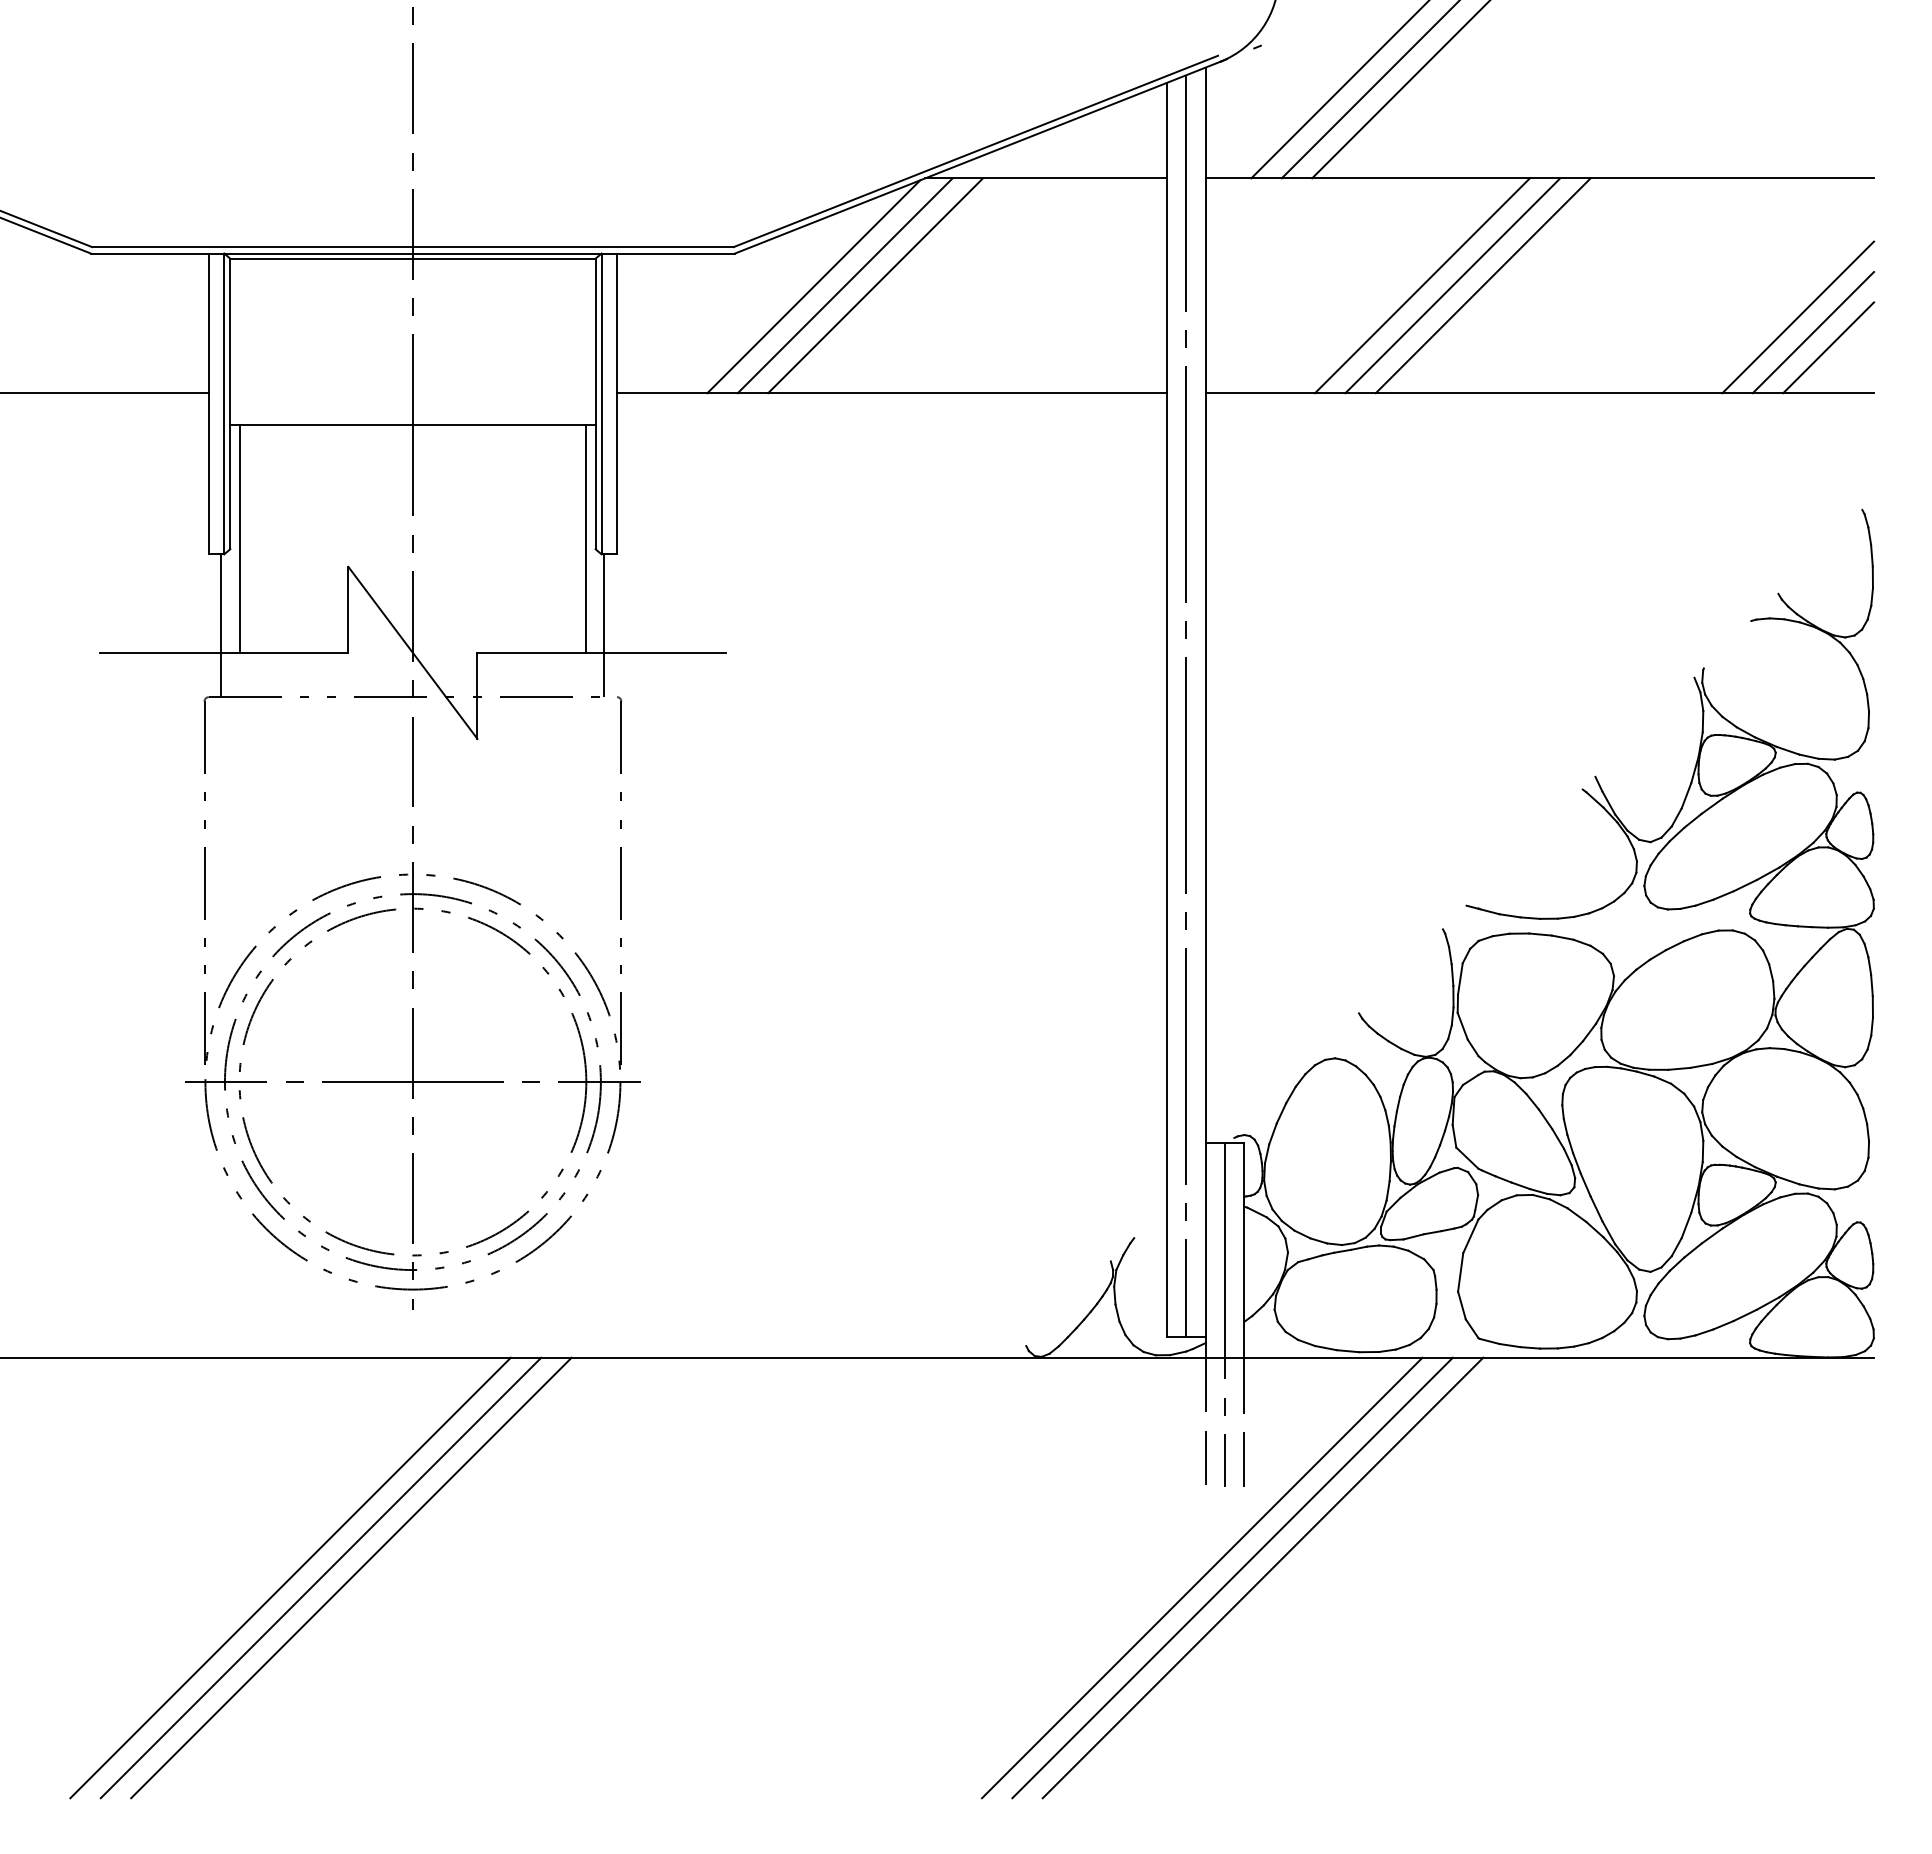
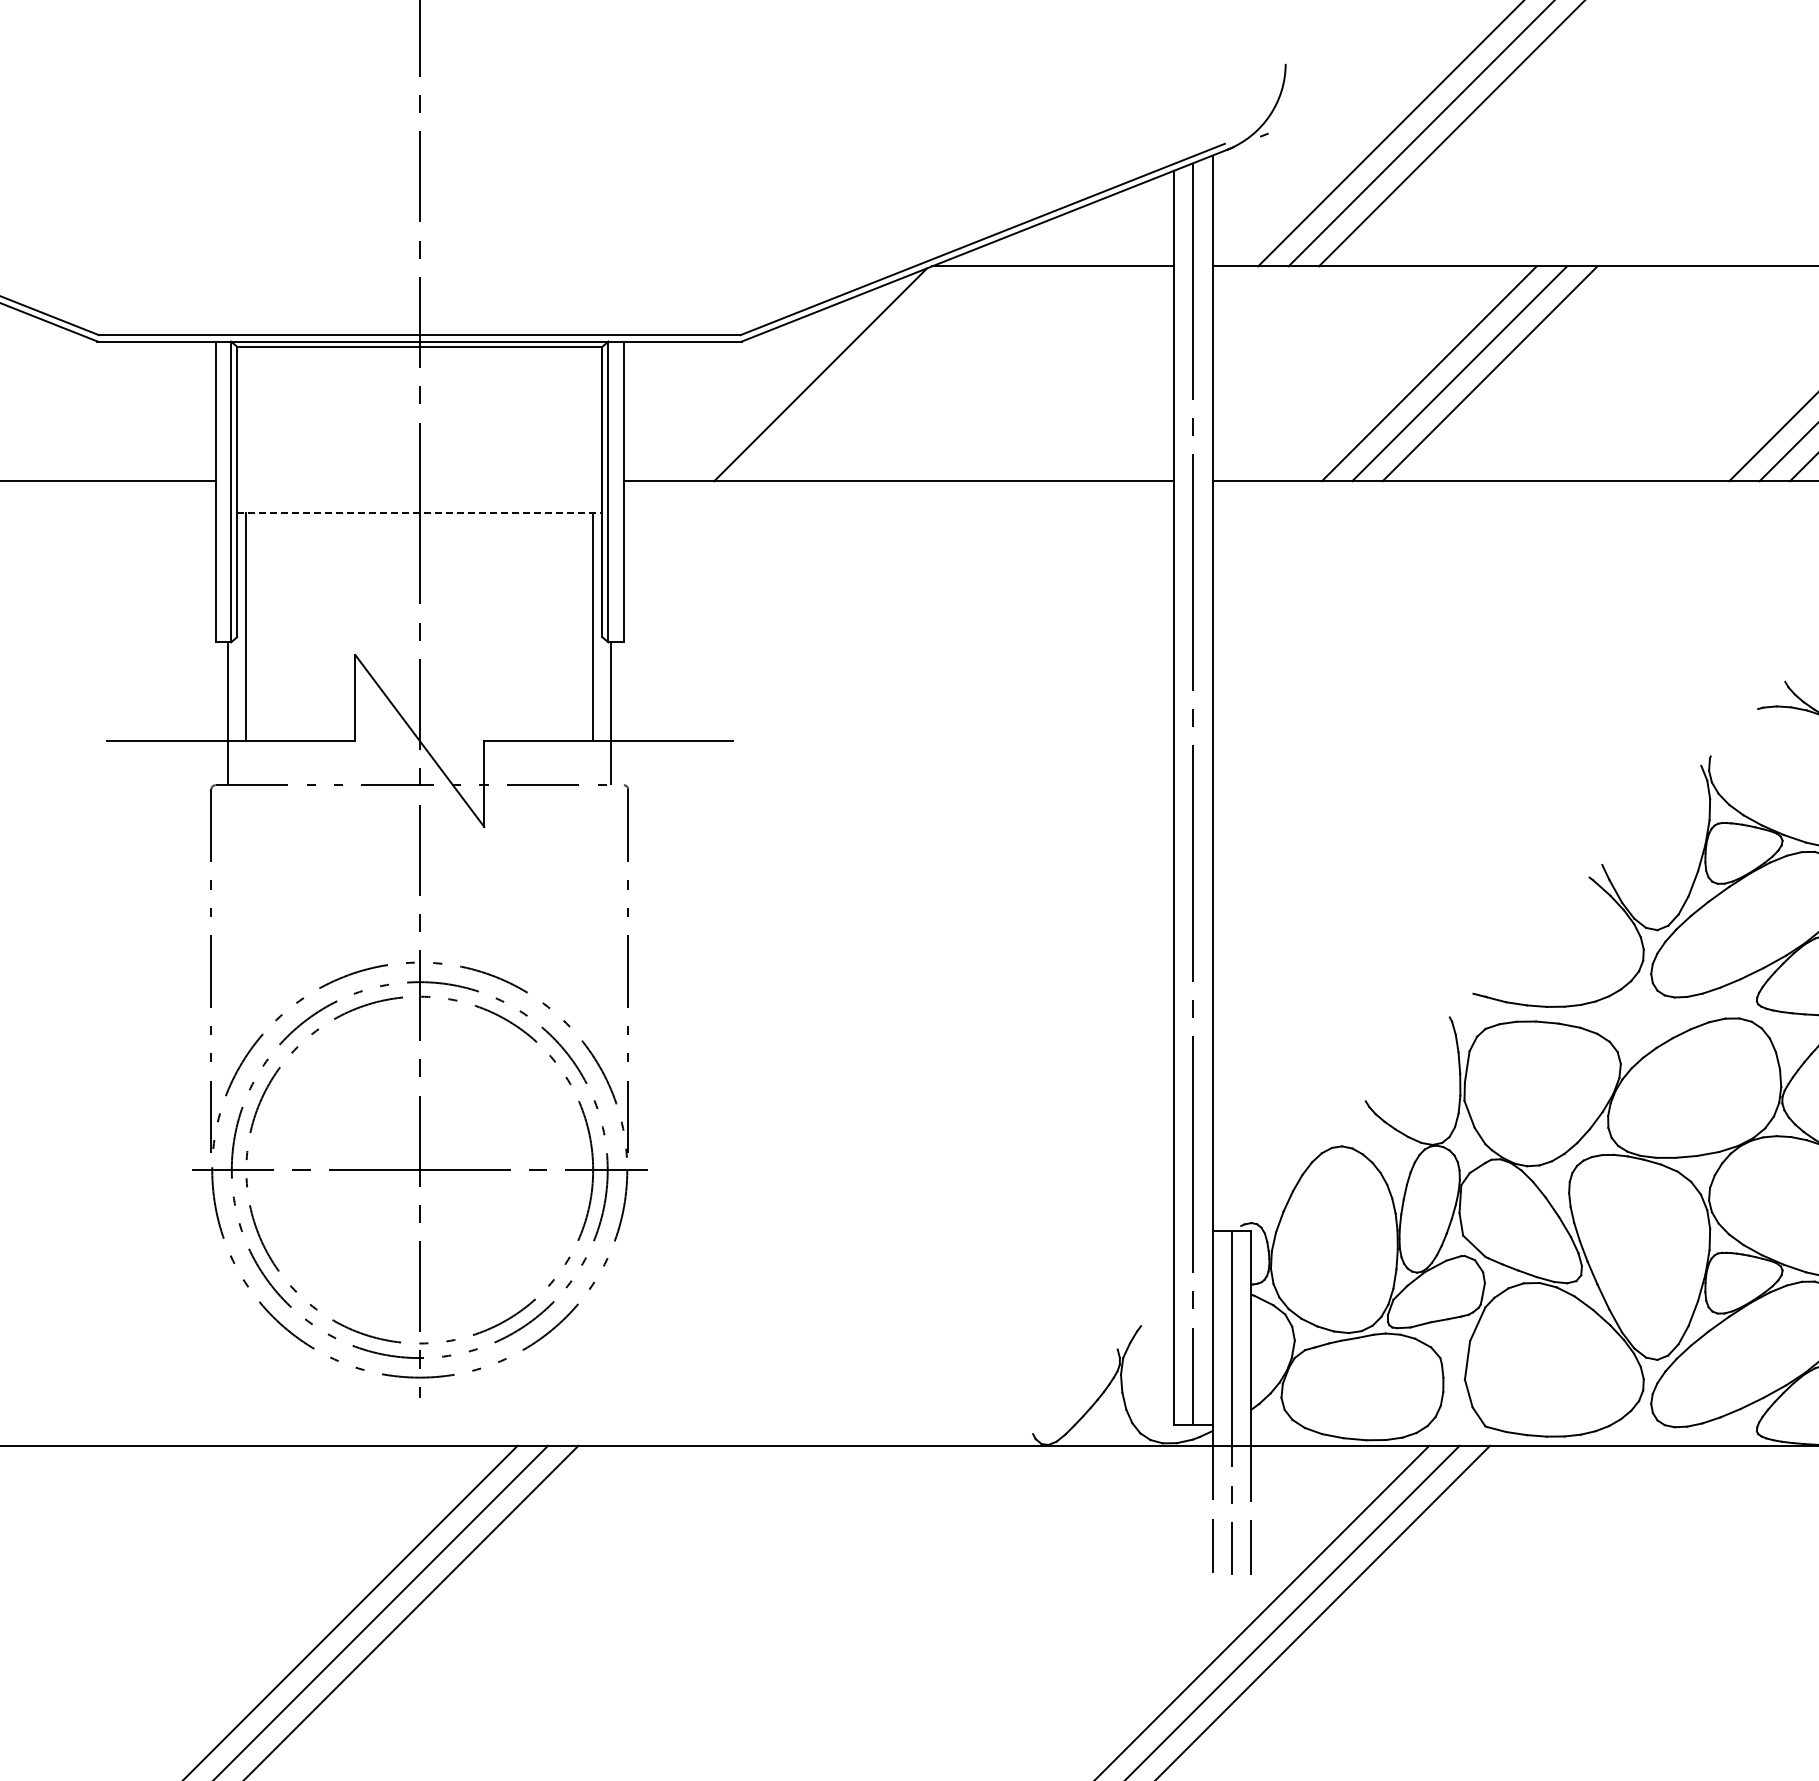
line: (844, 285) -> (851, 373), removed
line: (875, 285) -> (882, 373), removed
line: (412, 425) -> (419, 513), solid -> dashed

